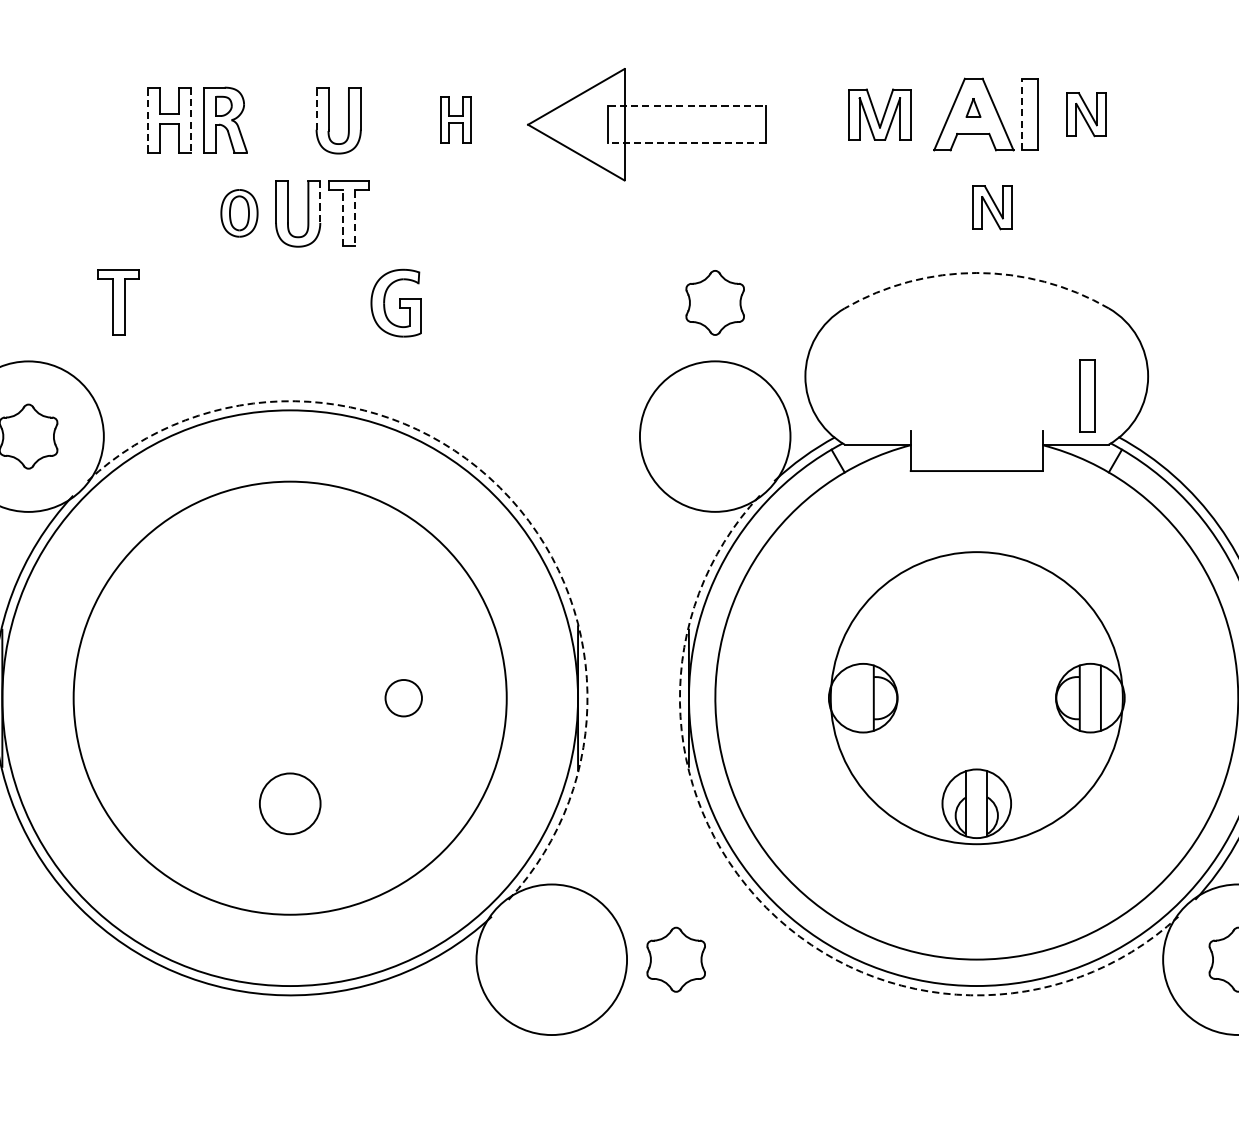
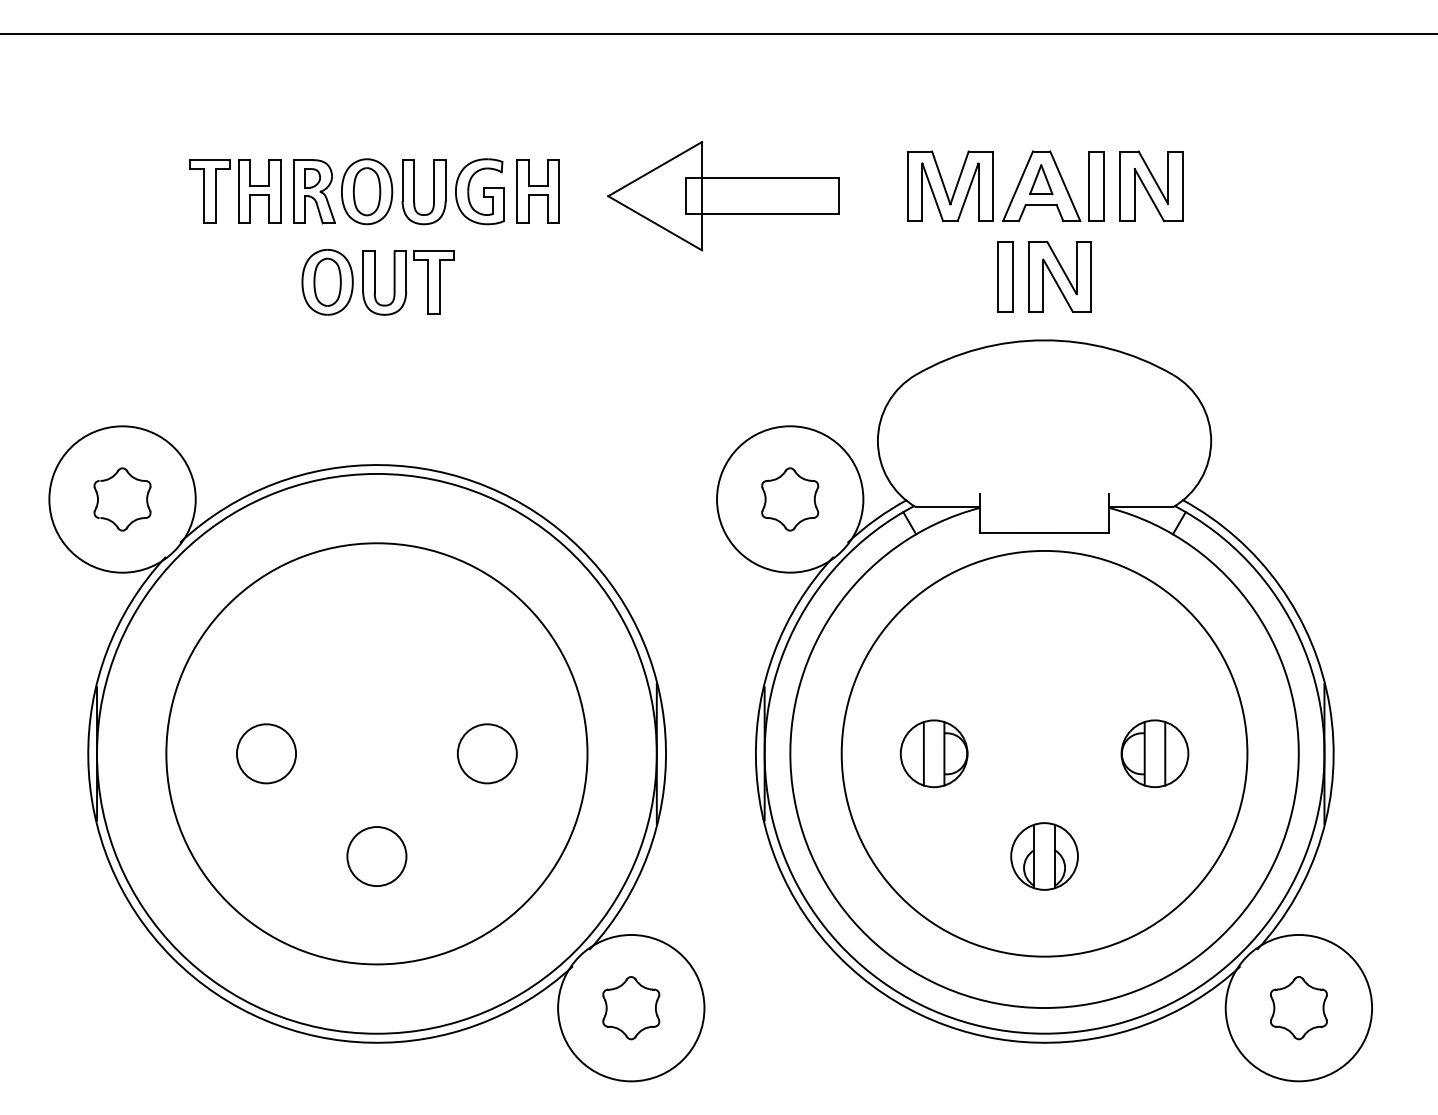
line: (686, 106) -> (762, 178), dashed -> solid
part: (973, 107) -> (1041, 179), size x1.67
line: (316, 108) -> (402, 180), dashed -> solid
part: (880, 114) -> (950, 186), size x1.43
line: (1021, 114) -> (1088, 186), dashed -> solid
part: (1086, 114) -> (1151, 186), size x1.67
line: (147, 119) -> (238, 191), dashed -> solid
line: (191, 119) -> (280, 191), dashed -> solid
part: (280, 119) -> (367, 191), added
part: (455, 119) -> (537, 191), size x1.43
line: (686, 143) -> (762, 214), dashed -> solid
line: (320, 202) -> (406, 271), dashed -> solid
part: (992, 207) -> (1059, 276), size x1.67
part: (239, 213) -> (327, 282), size x1.43
line: (343, 217) -> (428, 286), dashed -> solid
line: (355, 217) -> (440, 286), dashed -> solid
arc: (976, 273) -> (1044, 340), dashed -> solid
part: (118, 301) -> (209, 191), moved
part: (395, 302) -> (479, 191), moved
part: (715, 302) -> (790, 499), moved
part: (1087, 395) -> (1005, 276), moved
arc: (499, 488) -> (580, 549), dashed -> solid
circle: (176, 697) -> (266, 753), added
circle: (402, 697) -> (486, 753), size x1.67
line: (852, 697) -> (923, 753), added
circle: (976, 697) -> (1044, 753), size x1.43
arc: (765, 907) -> (839, 957), dashed -> solid
part: (676, 960) -> (631, 1008), moved

